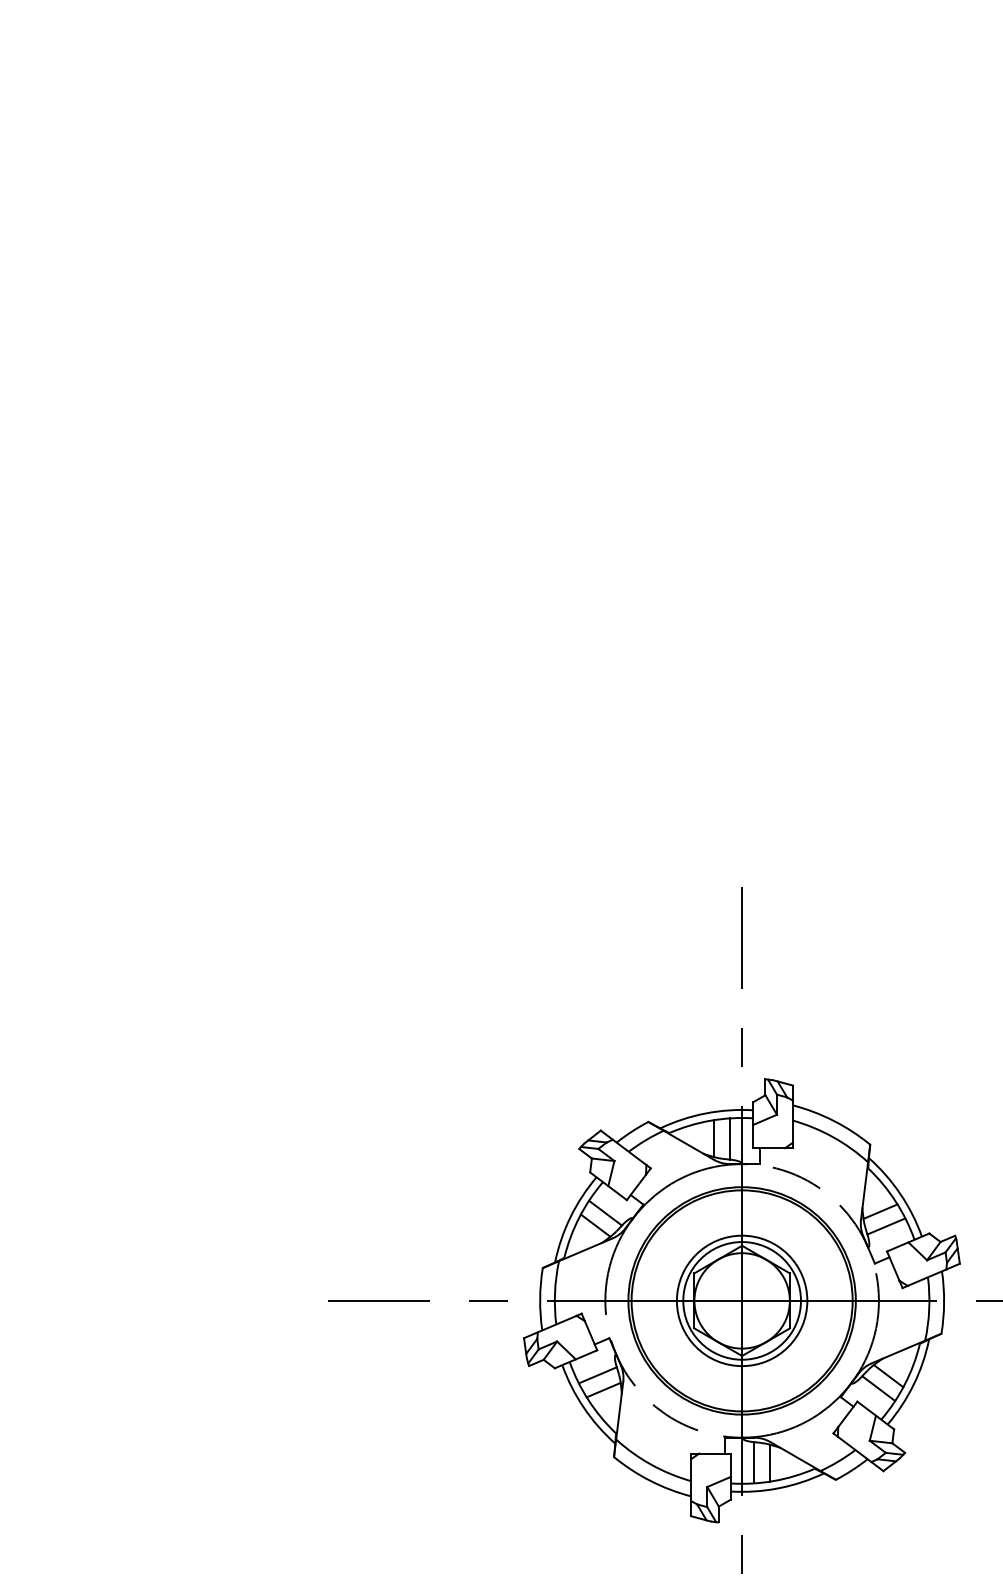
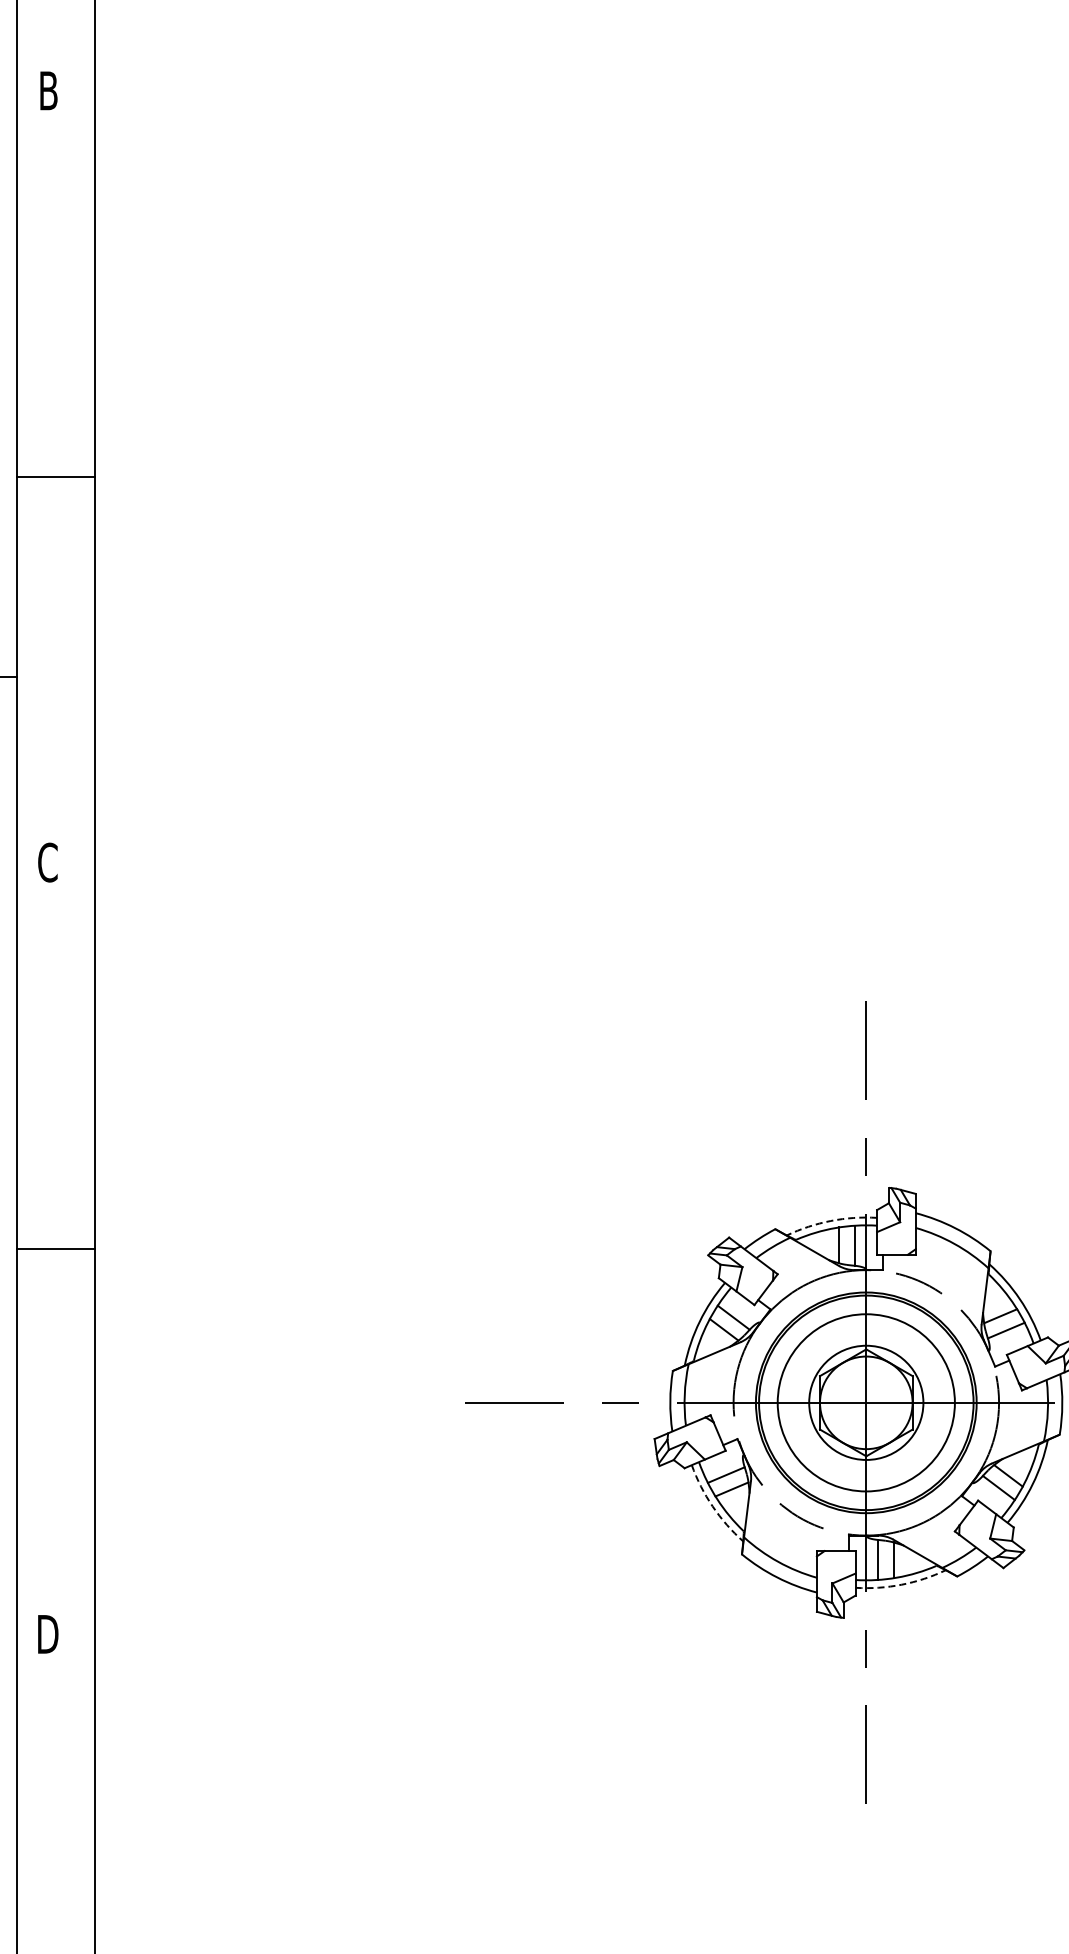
arc: (705, 1112) -> (830, 1220), solid -> dashed
circle: (742, 1300) -> (866, 1402), size x1.4
arc: (583, 1407) -> (712, 1506), solid -> dashed
arc: (778, 1488) -> (901, 1584), solid -> dashed

